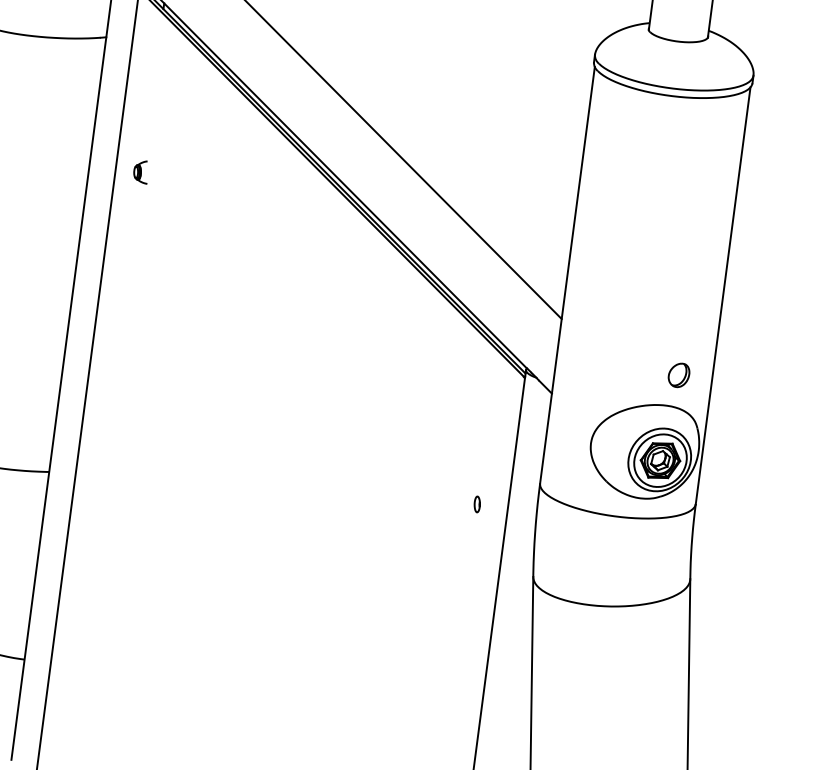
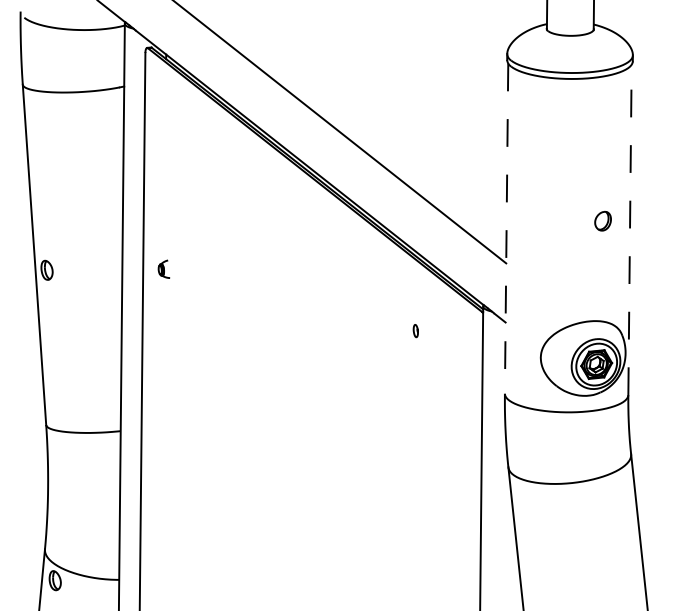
part: (140, 170) -> (163, 268), moved
line: (567, 276) -> (506, 229), solid -> dashed
line: (723, 295) -> (630, 229), solid -> dashed
part: (678, 375) -> (602, 221), moved
part: (476, 504) -> (415, 331), moved

